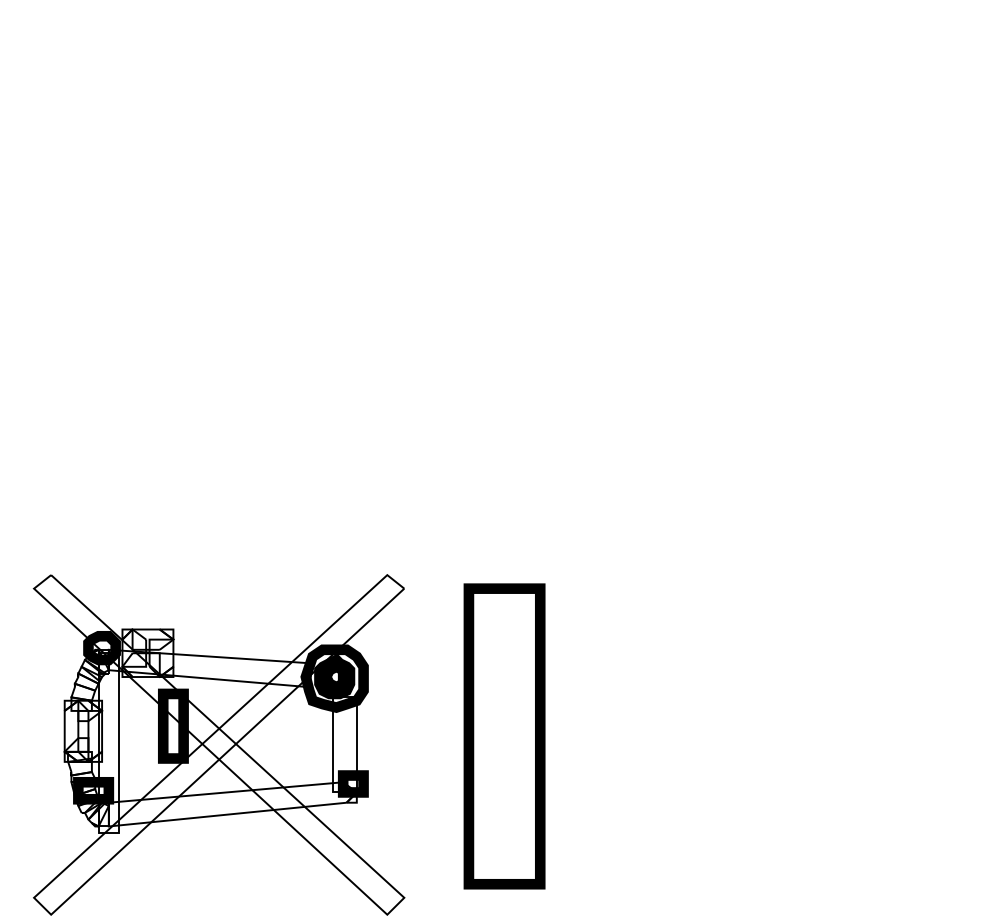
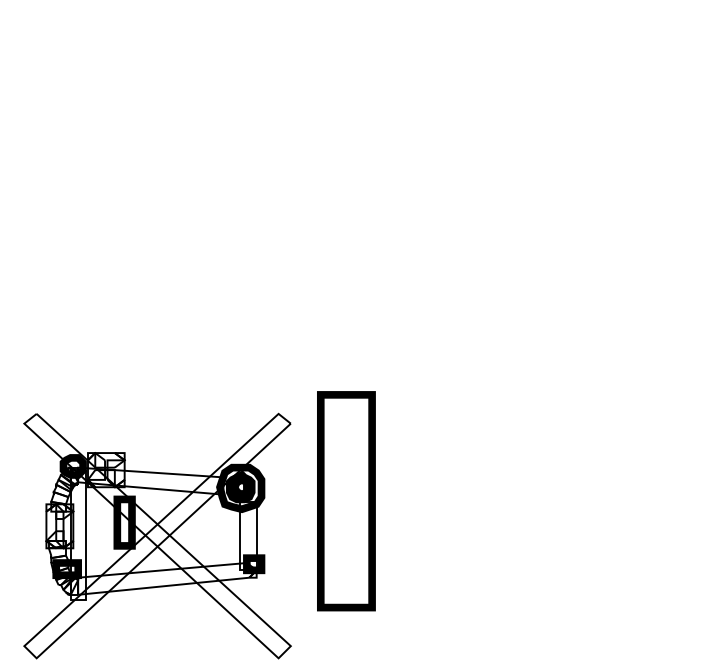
part: (504, 736) -> (346, 501), moved

